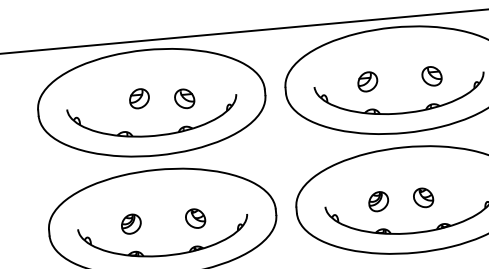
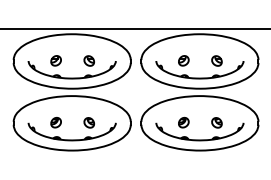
part: (138, 98) -> (55, 60), moved
part: (422, 197) -> (216, 122), moved

